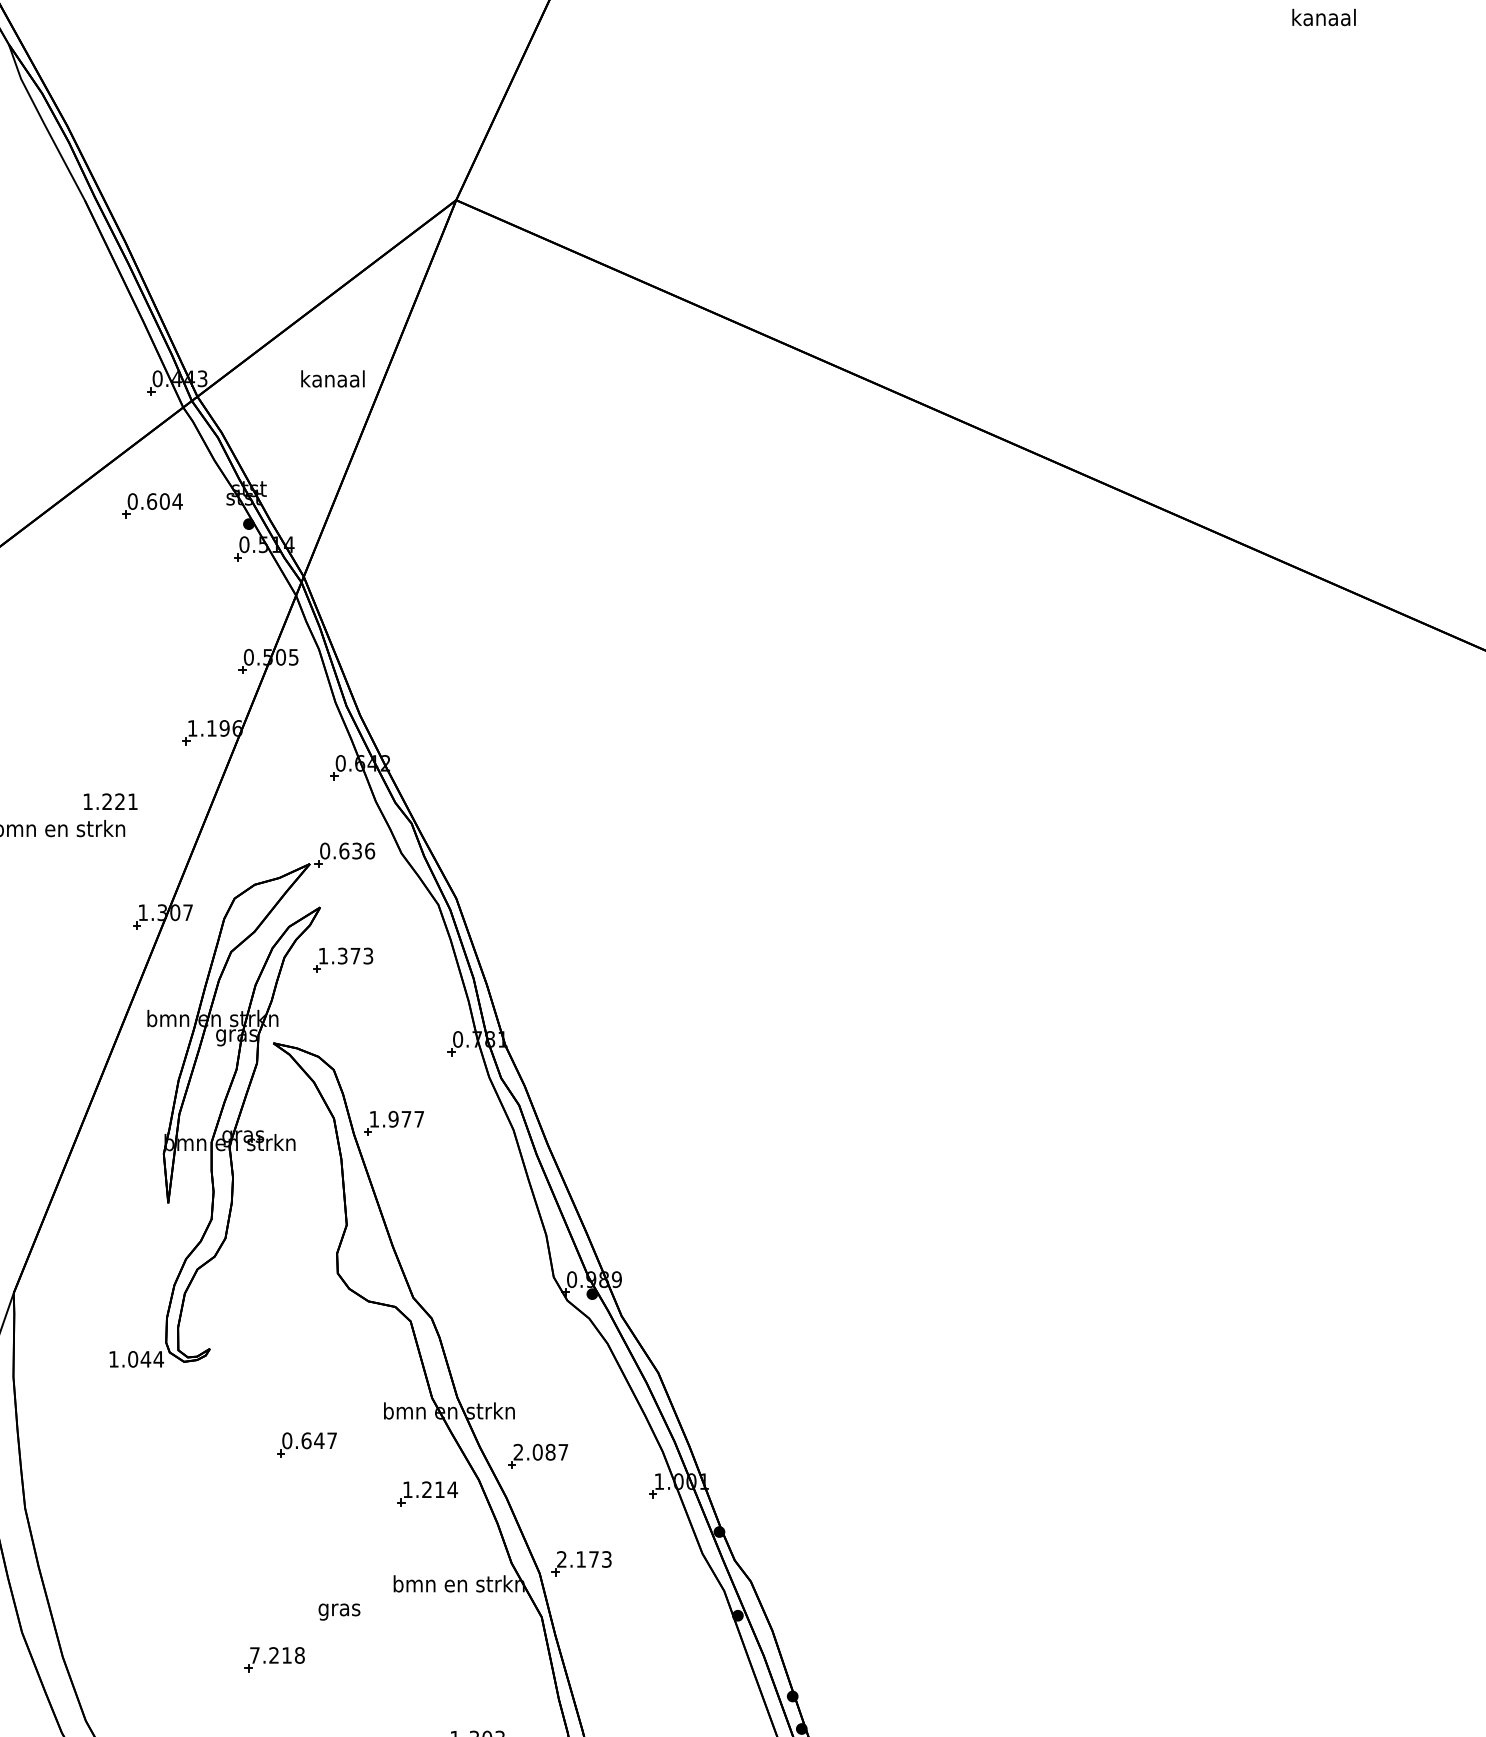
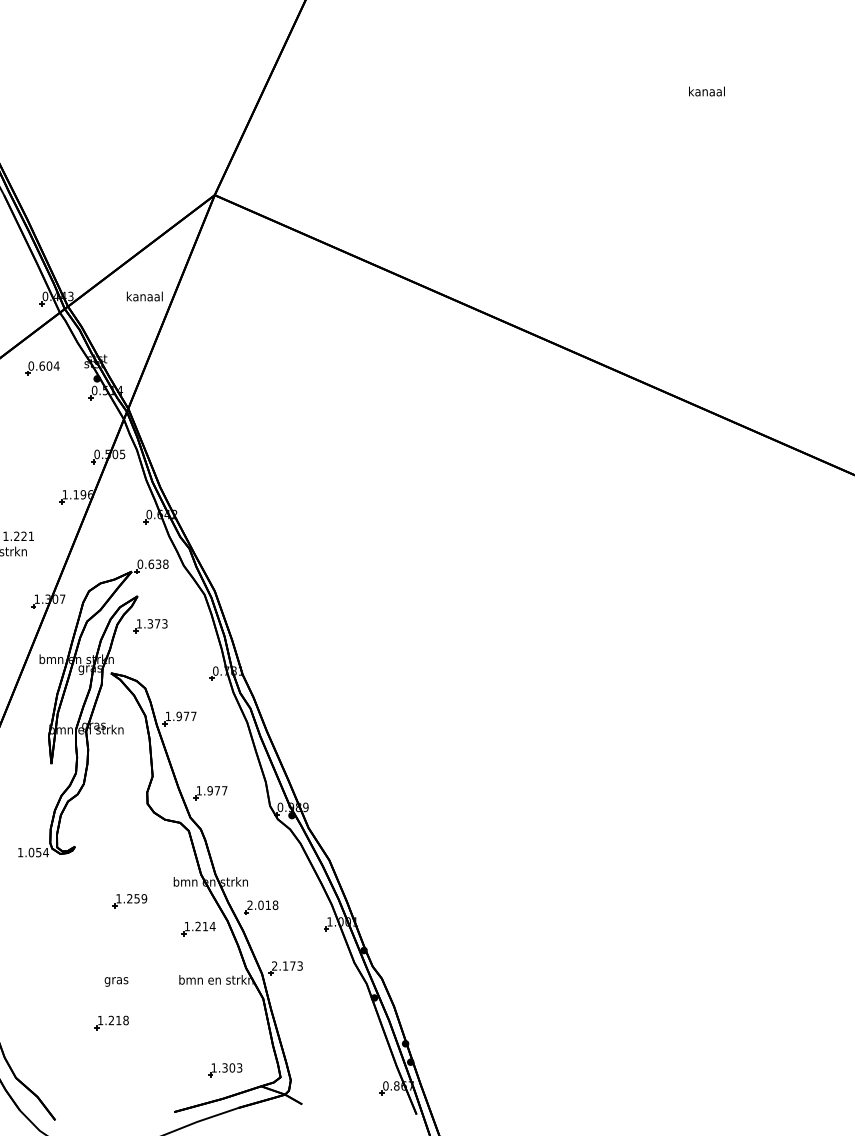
text: (369, 849) -> (165, 563), 0.636 -> 0.638
part: (448, 1255) -> (210, 793), added
text: (145, 1359) -> (38, 852), 1.044 -> 1.054
text: (309, 1440) -> (131, 898), 0.647 -> 1.259
text: (556, 1450) -> (271, 904), 2.087 -> 2.018
text: (339, 1611) -> (116, 981), moved
text: (254, 1655) -> (100, 1020), 7.218 -> 1.218

